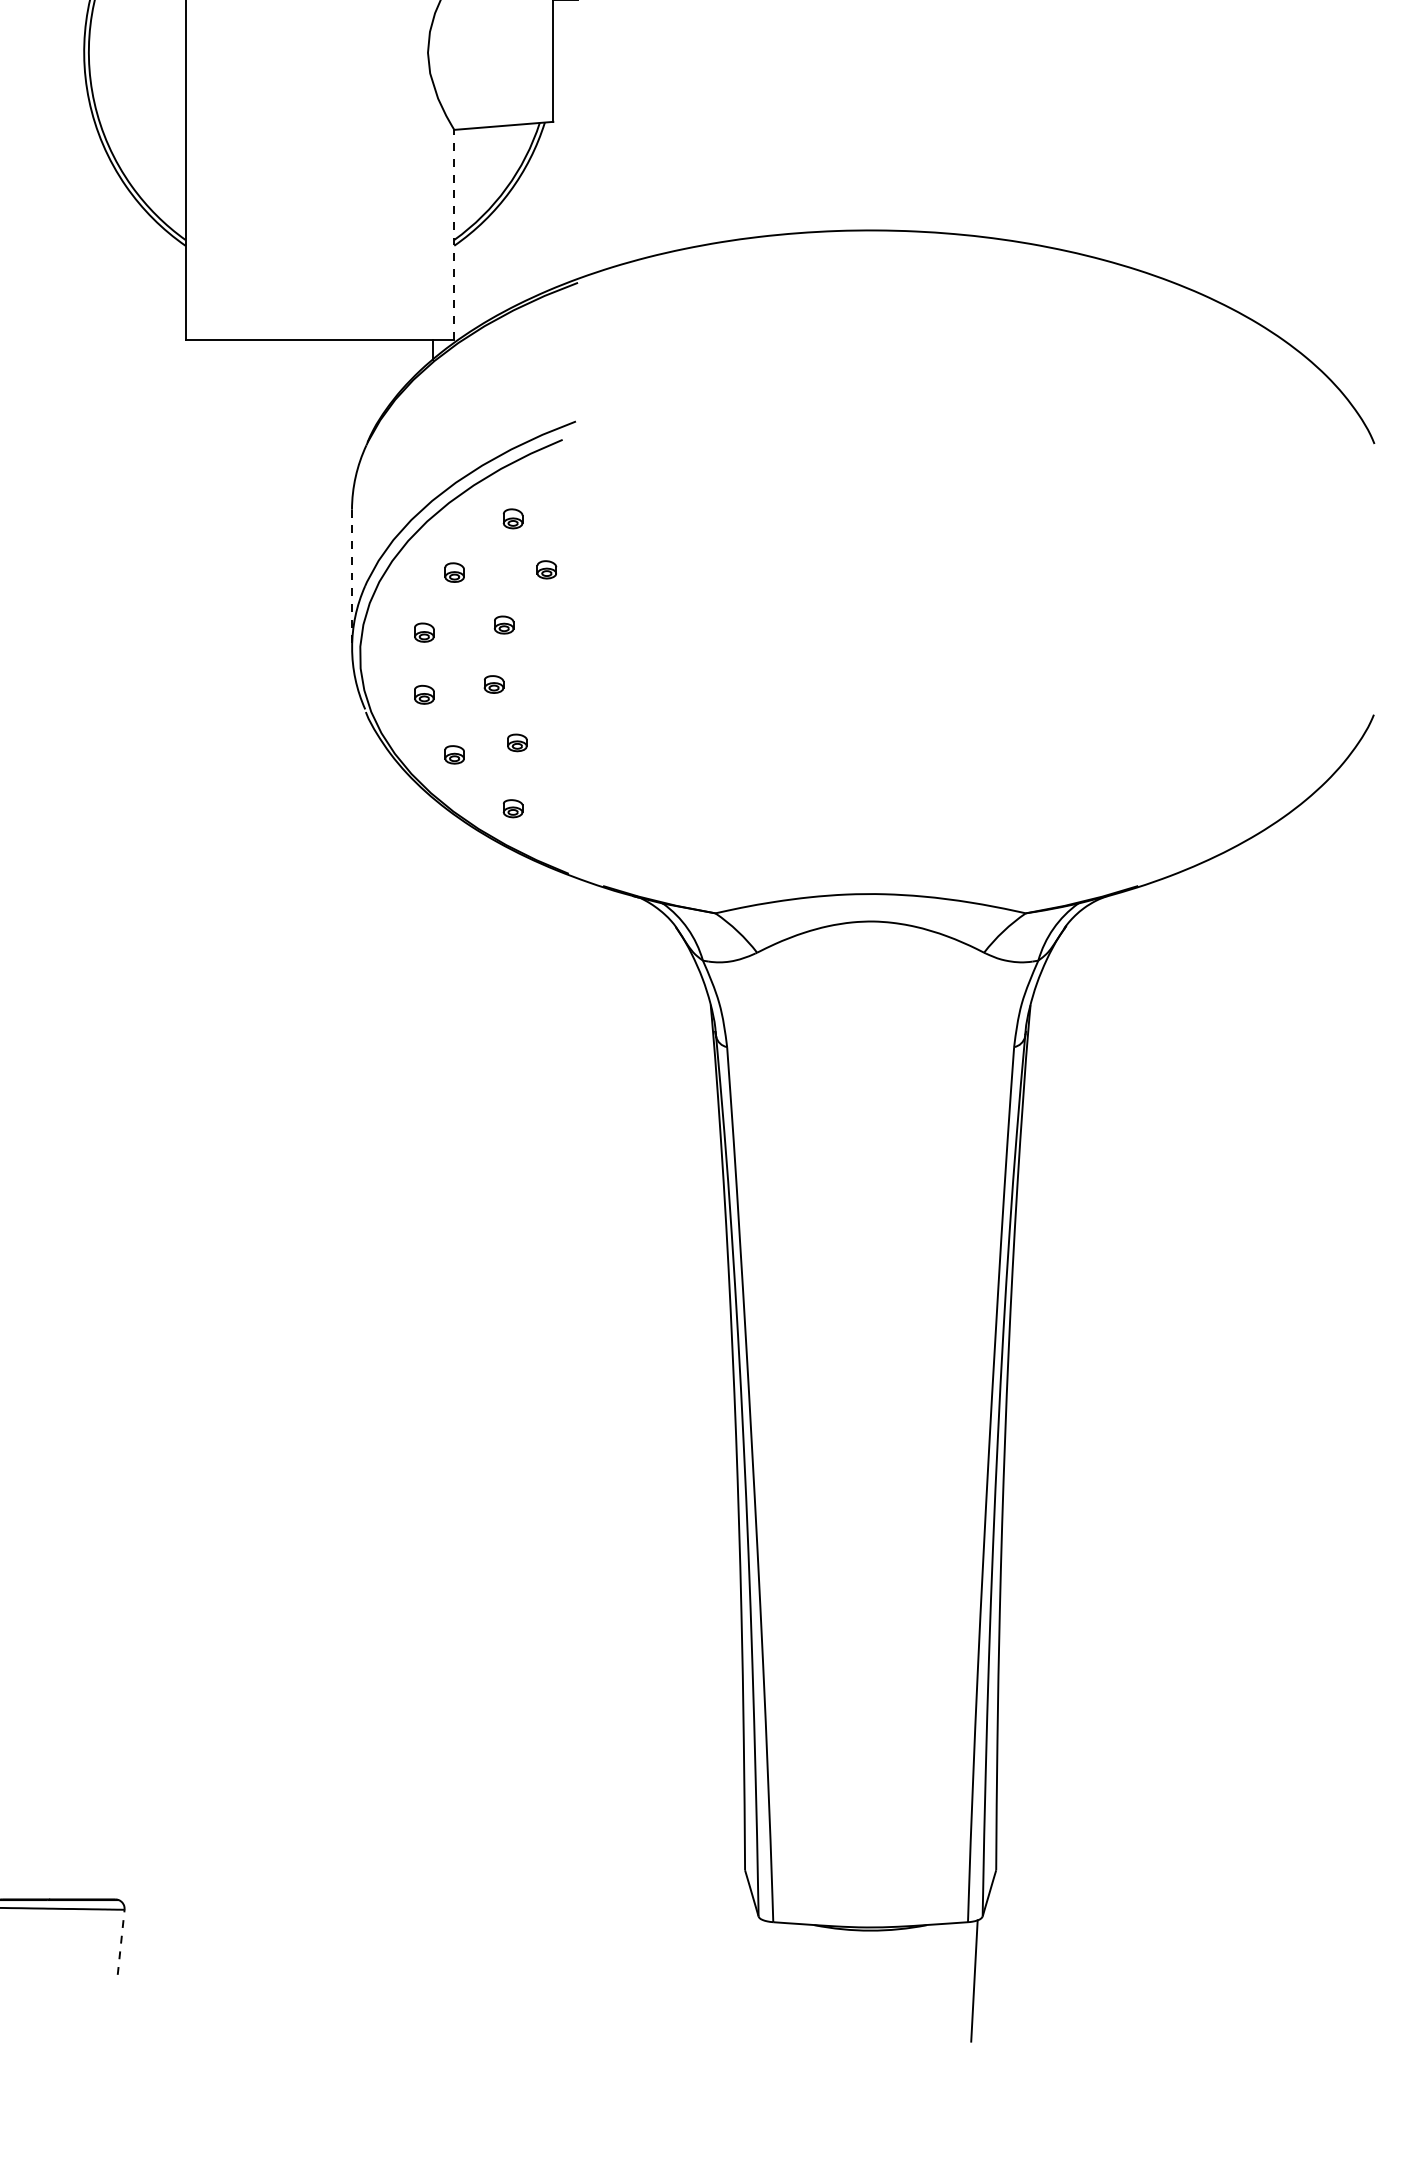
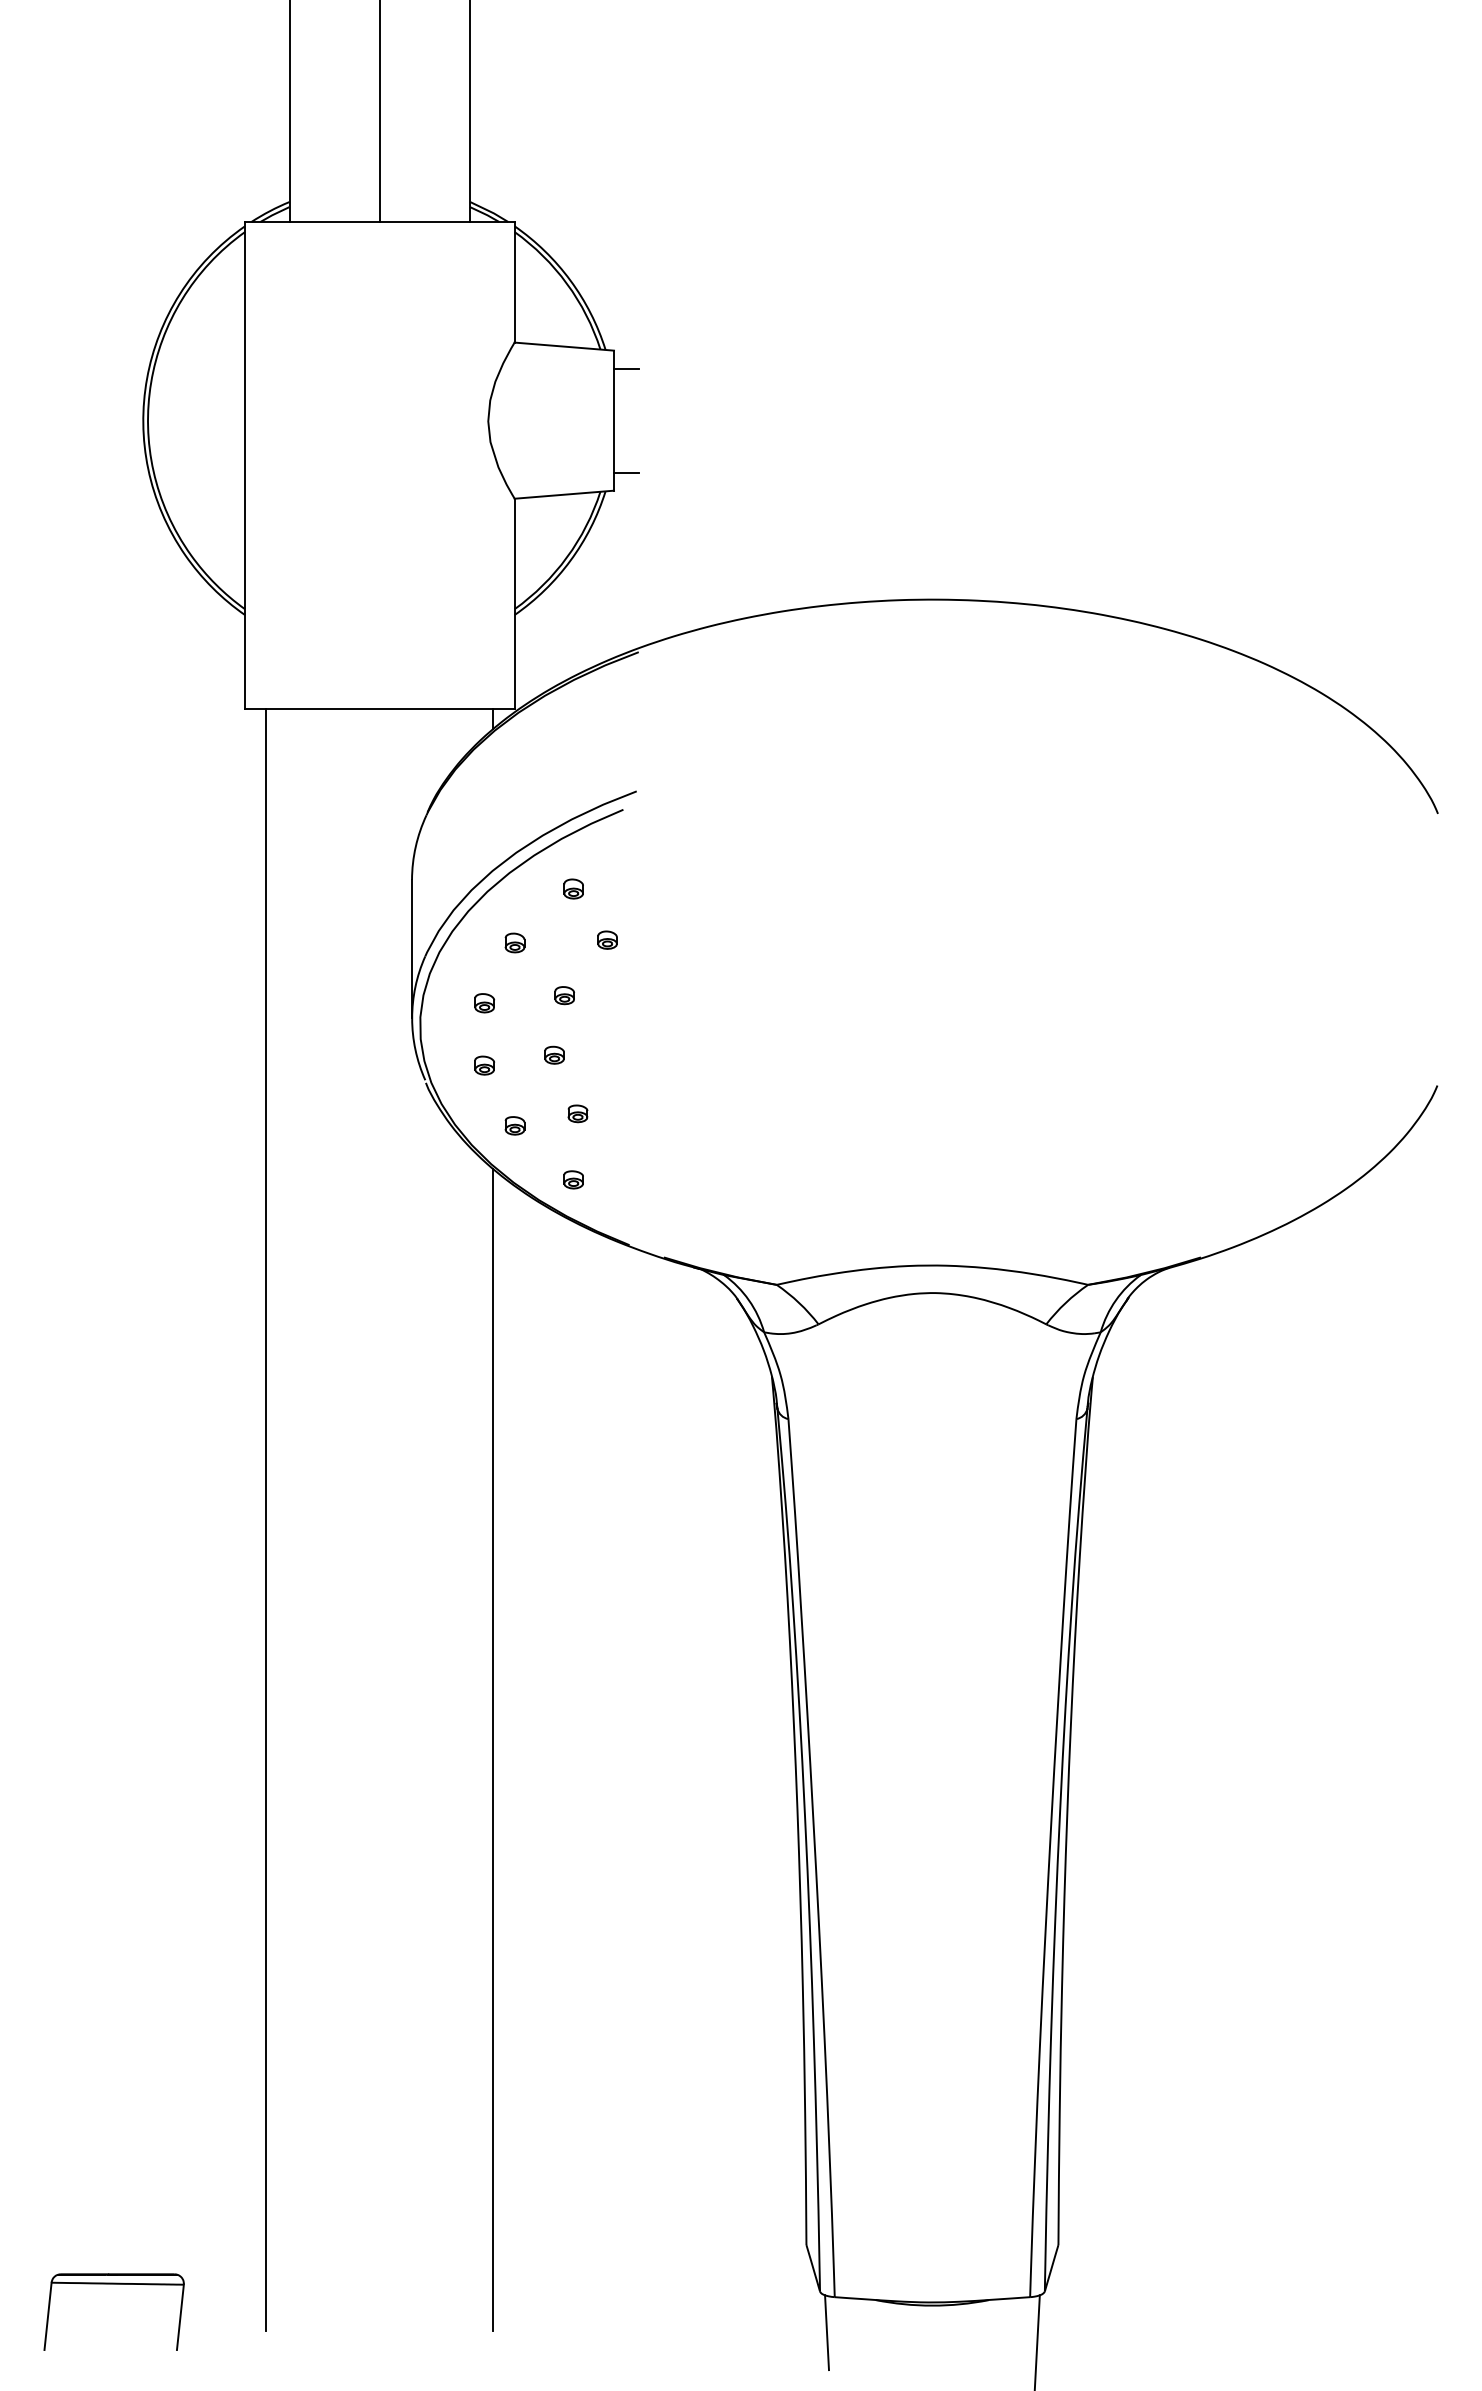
line: (565, 103) -> (626, 472), added
line: (454, 234) -> (514, 603), dashed -> solid
line: (352, 579) -> (412, 949), dashed -> solid
line: (206, 1148) -> (266, 1520), added
line: (433, 1376) -> (493, 1749), added
line: (121, 1941) -> (180, 2316), dashed -> solid
line: (765, 1957) -> (826, 2332), added

